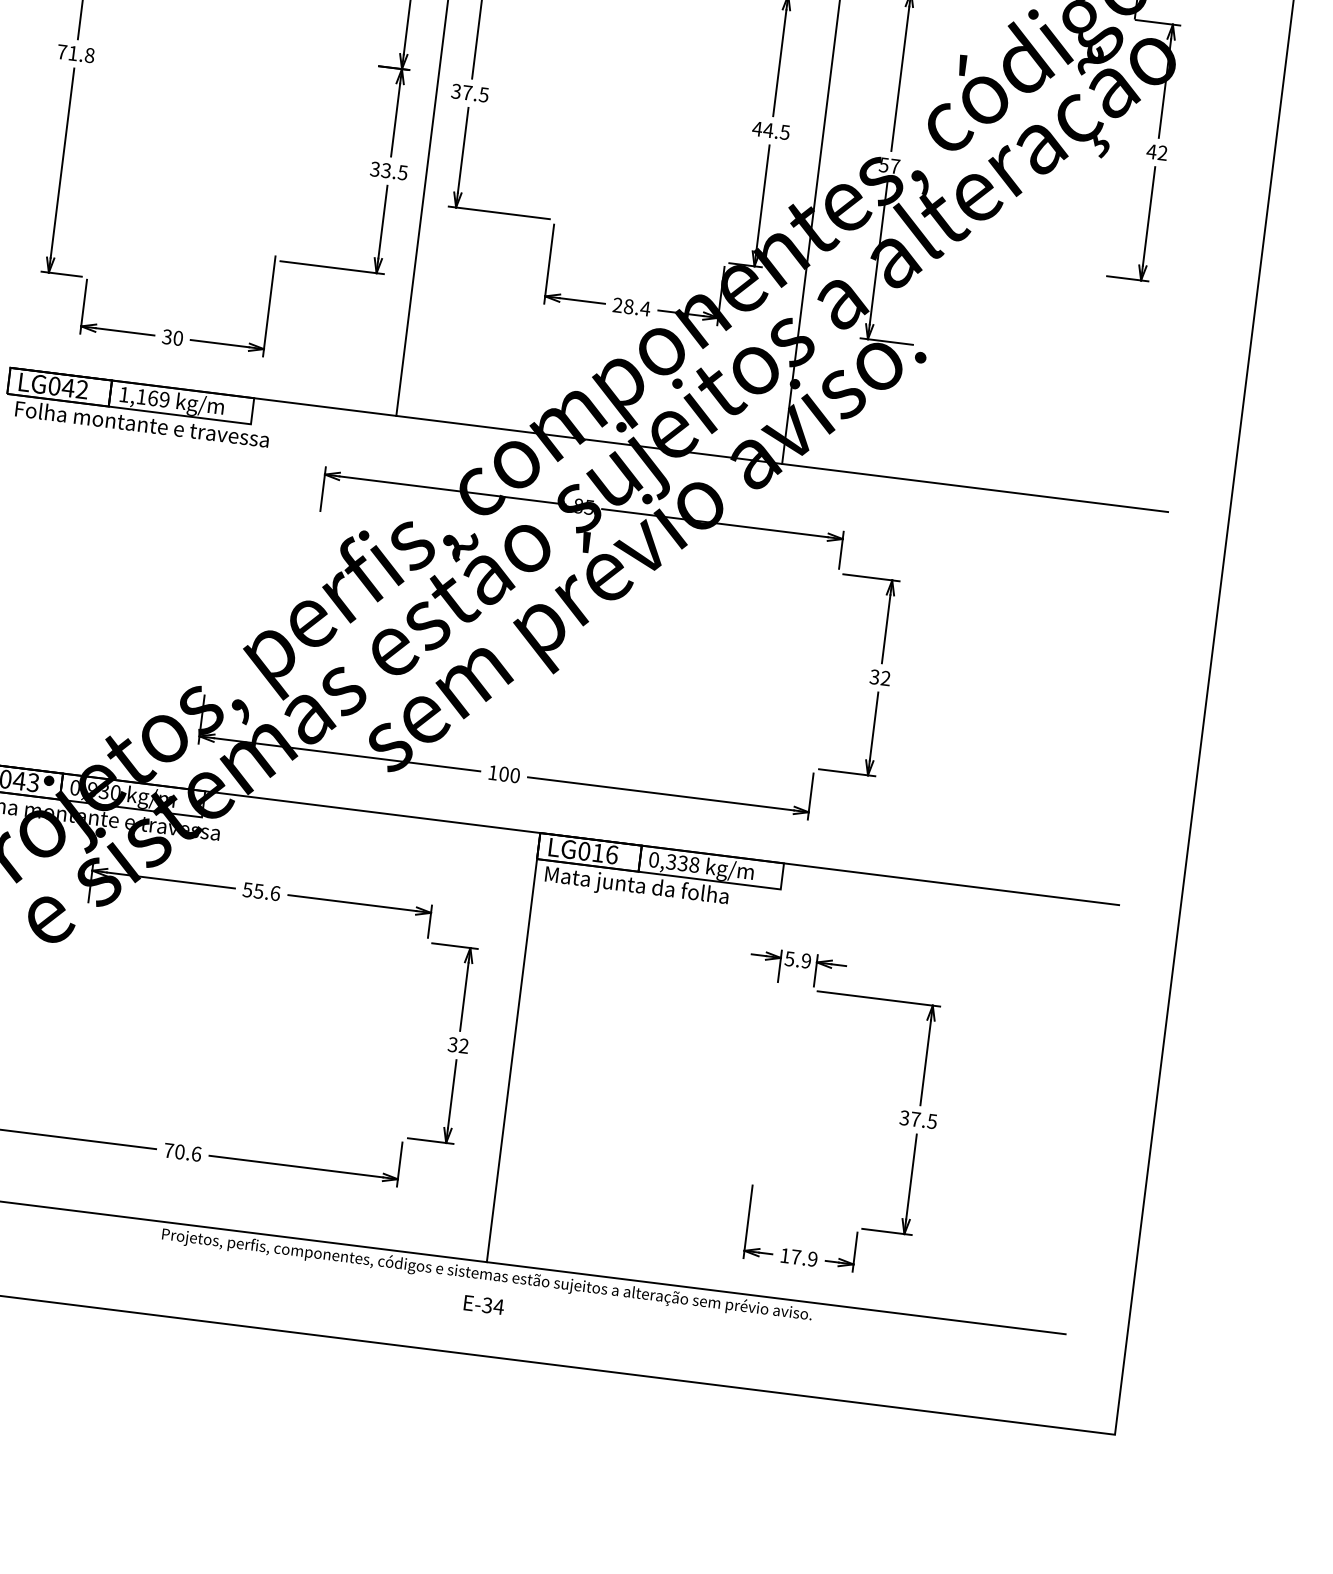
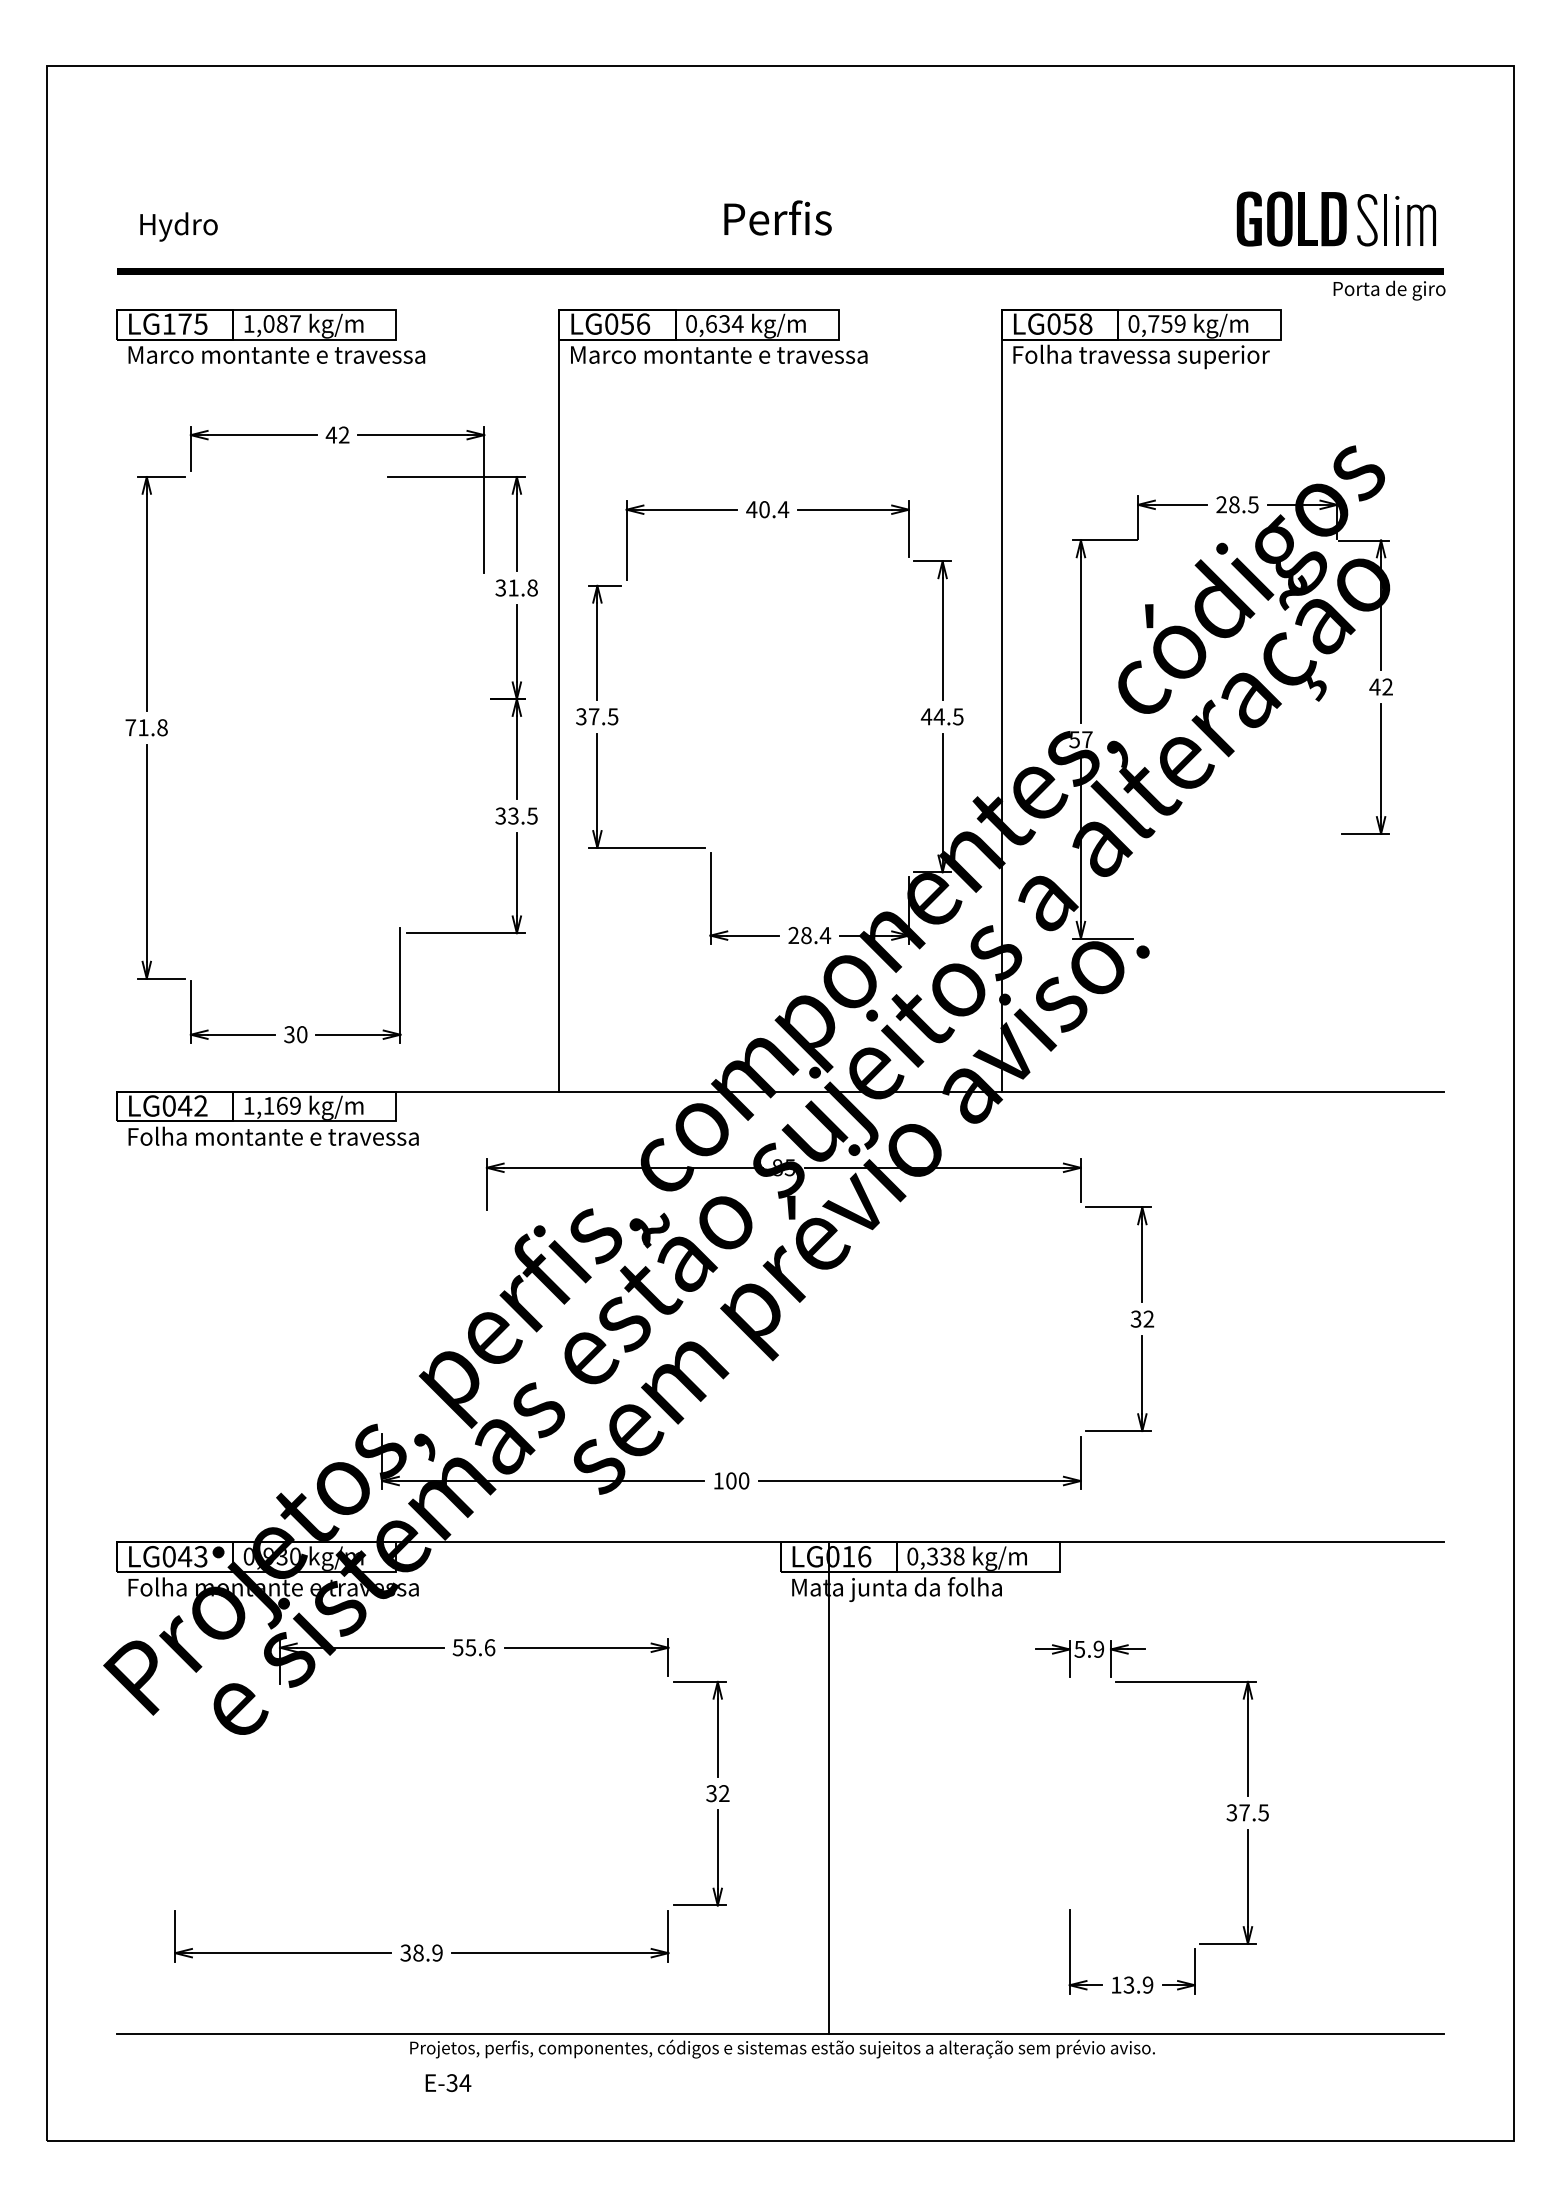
line: (513, 1047) -> (828, 1788), moved
text: (182, 1151) -> (421, 1952), 70.6 -> 38.9
text: (795, 1256) -> (1128, 1984), 17.9 -> 13.9
text: (484, 1304) -> (448, 2082), moved

